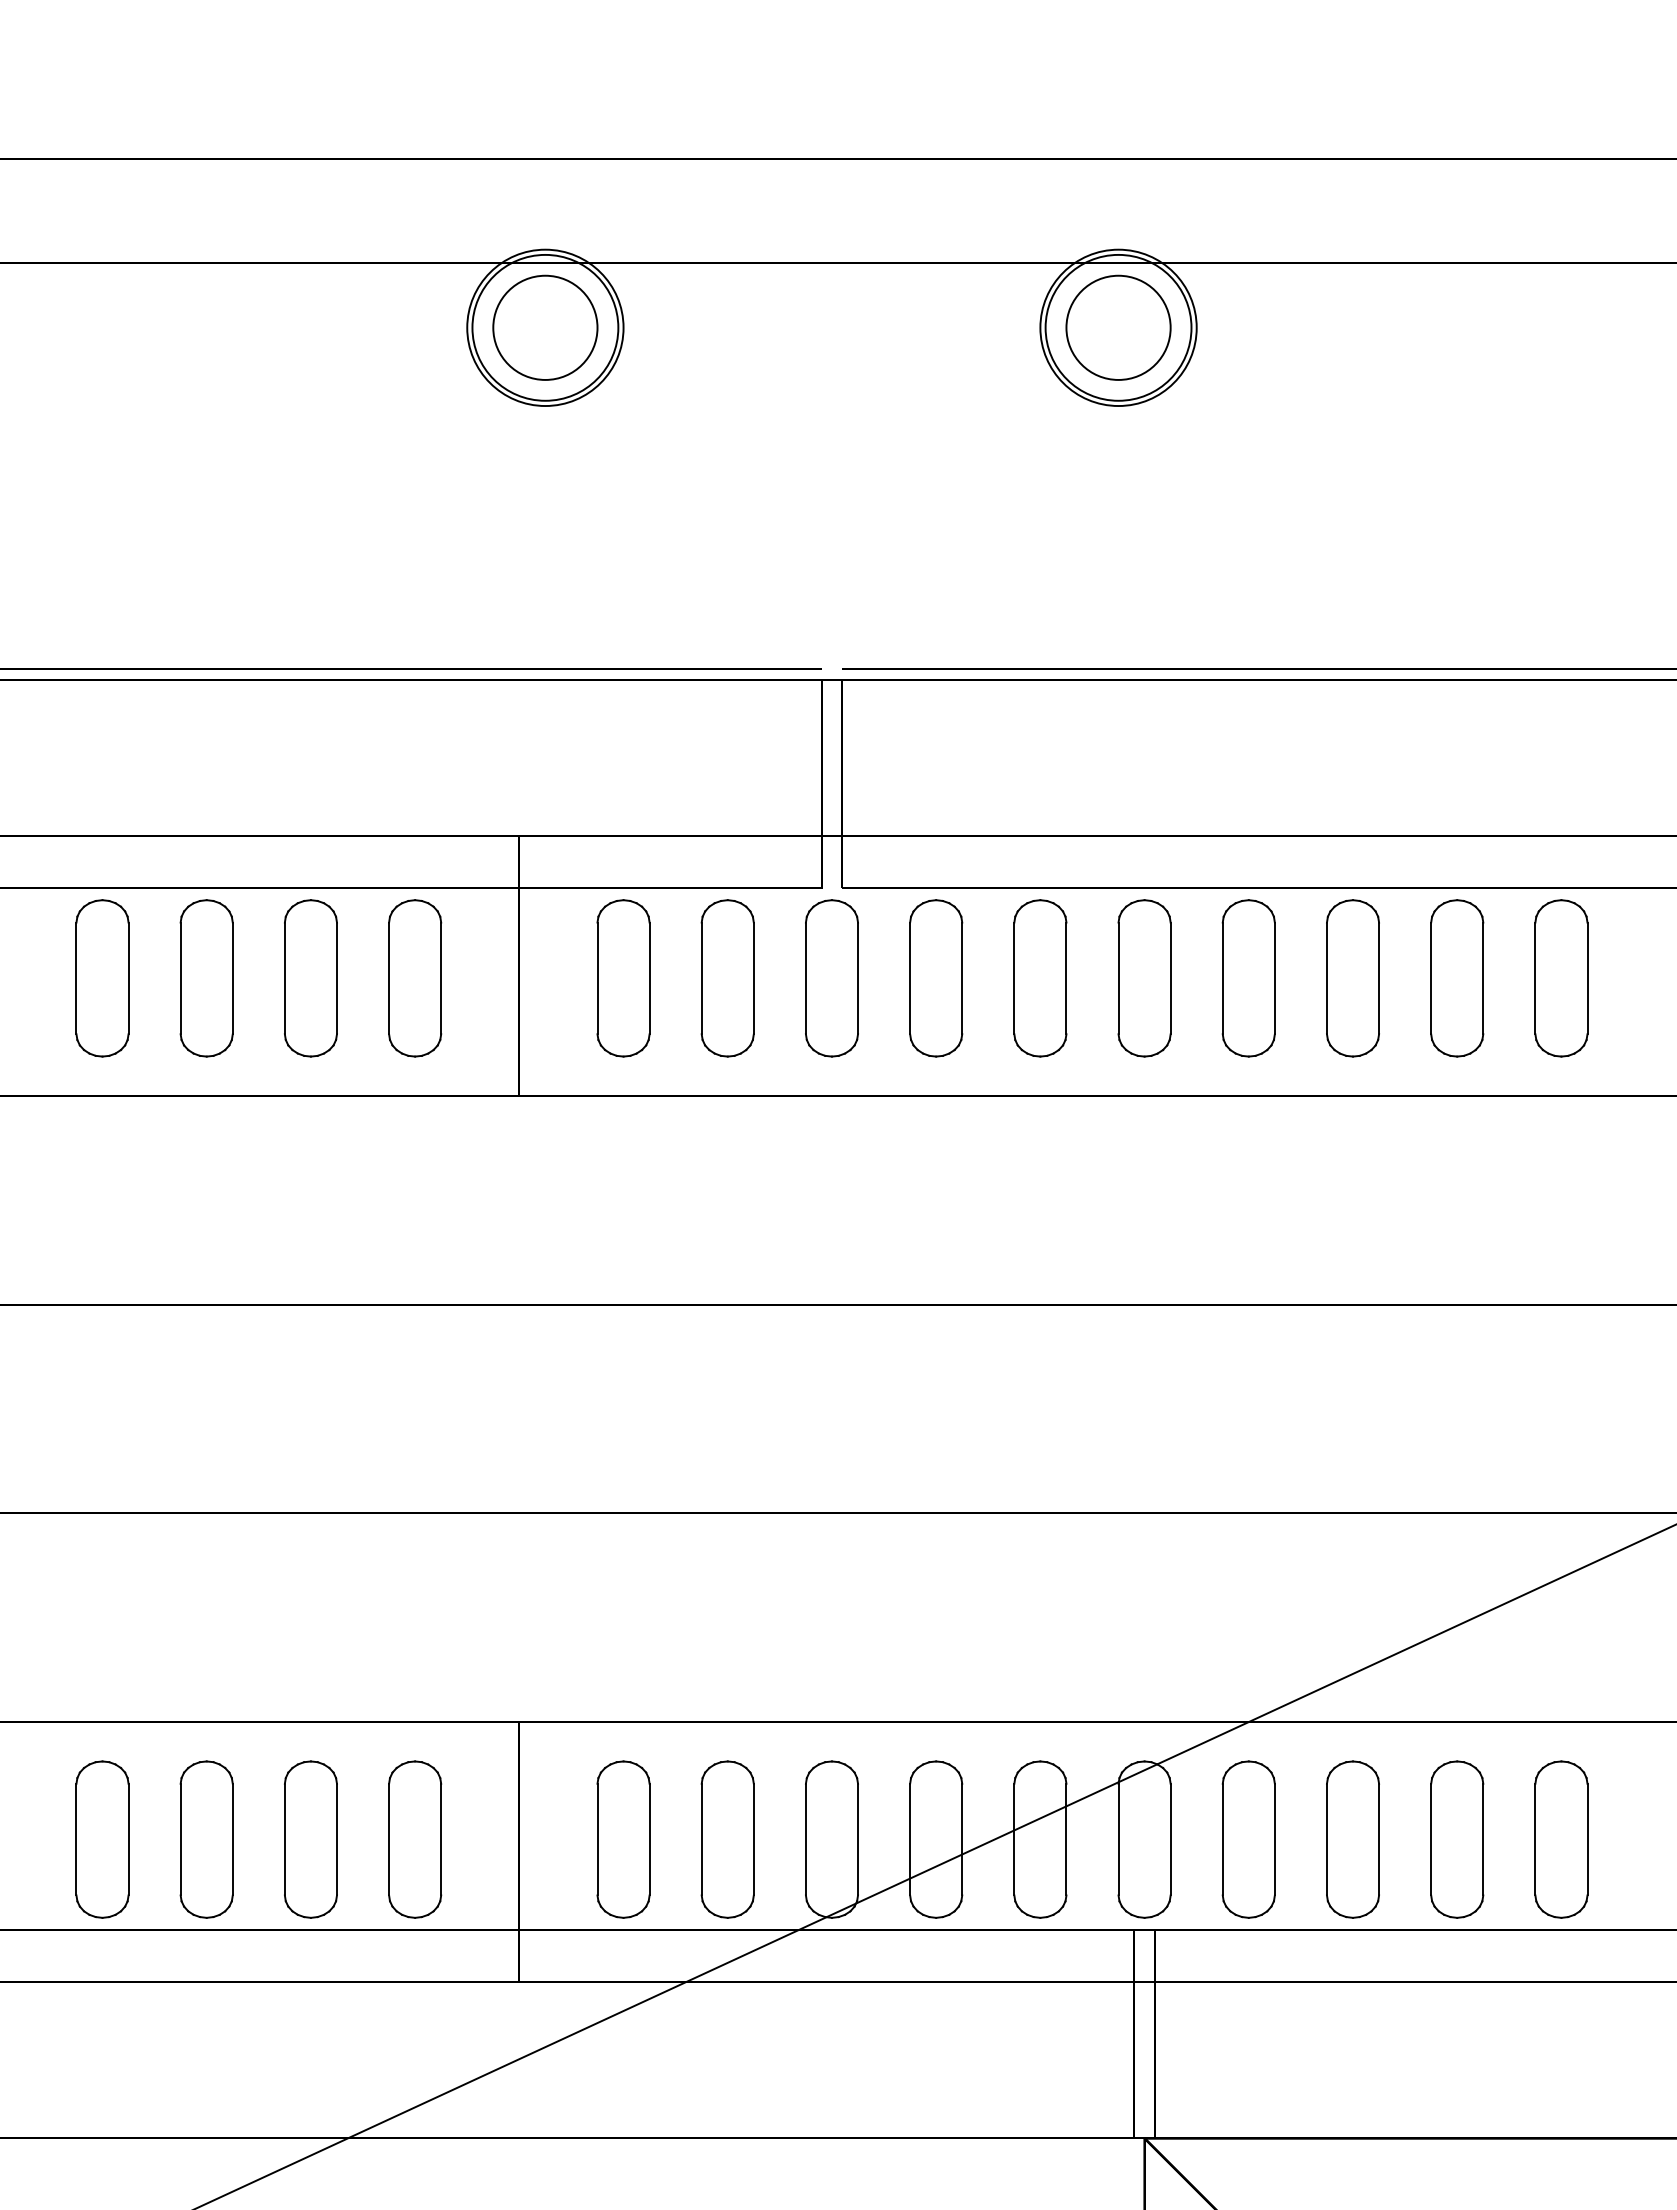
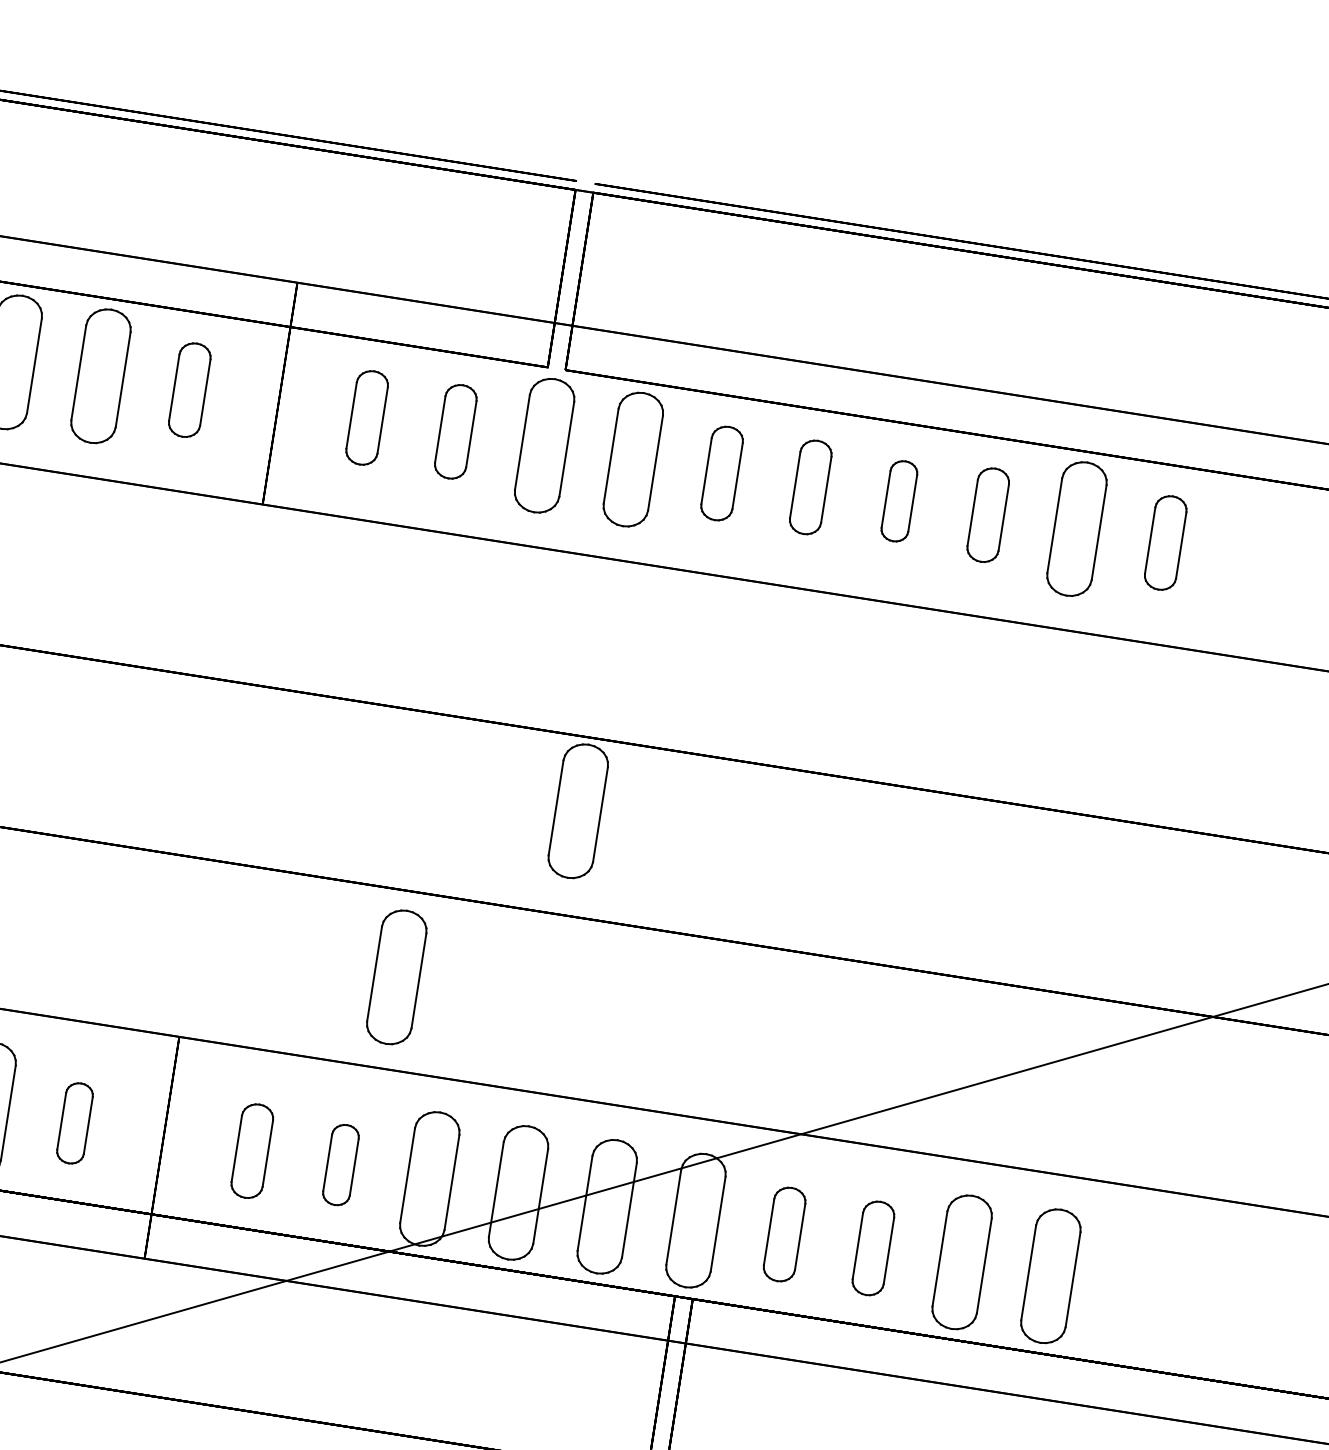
part: (415, 978) -> (190, 390), size x0.7
part: (623, 978) -> (367, 418), size x0.7
part: (727, 978) -> (455, 431), size x0.7
part: (1040, 978) -> (722, 473), size x0.7
part: (1144, 978) -> (810, 487), size x0.7
part: (1248, 978) -> (899, 501), size x0.6
part: (1352, 978) -> (987, 515), size x0.7
part: (1561, 978) -> (1165, 543), size x0.7
part: (936, 1391) -> (578, 811), added
part: (757, 1614) -> (396, 977), added
part: (415, 1839) -> (75, 1123), size x0.6
part: (623, 1839) -> (252, 1151), size x0.7
part: (727, 1839) -> (340, 1164), size x0.6
part: (1248, 1839) -> (784, 1234), size x0.7
part: (1352, 1839) -> (873, 1248), size x0.7

